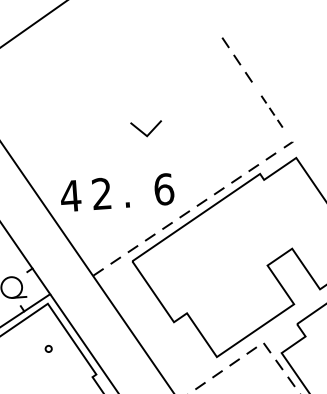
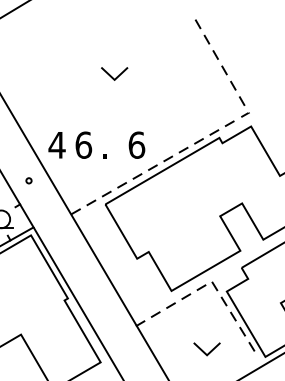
part: (272, 111) -> (233, 85), size x1.43
line: (143, 131) -> (111, 75), moved
text: (101, 193) -> (83, 144), 2 -> 6
circle: (48, 348) -> (28, 180), moved

